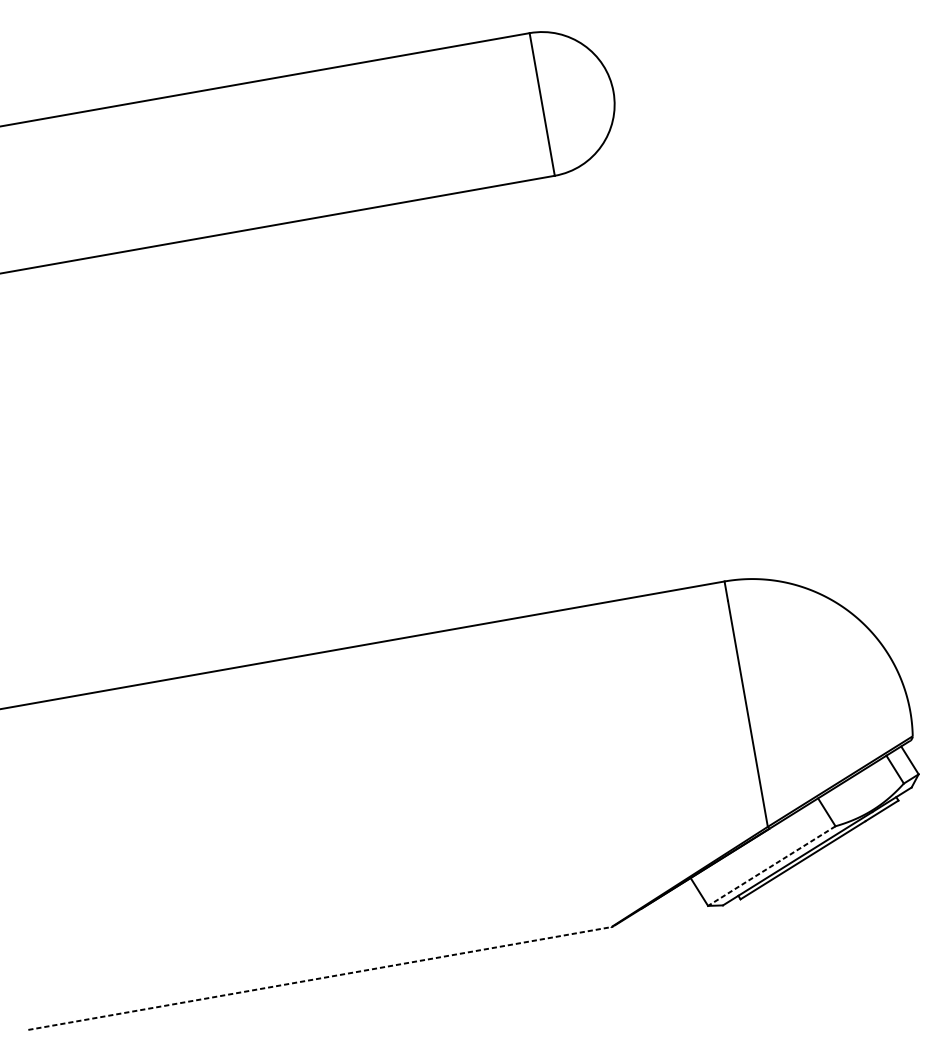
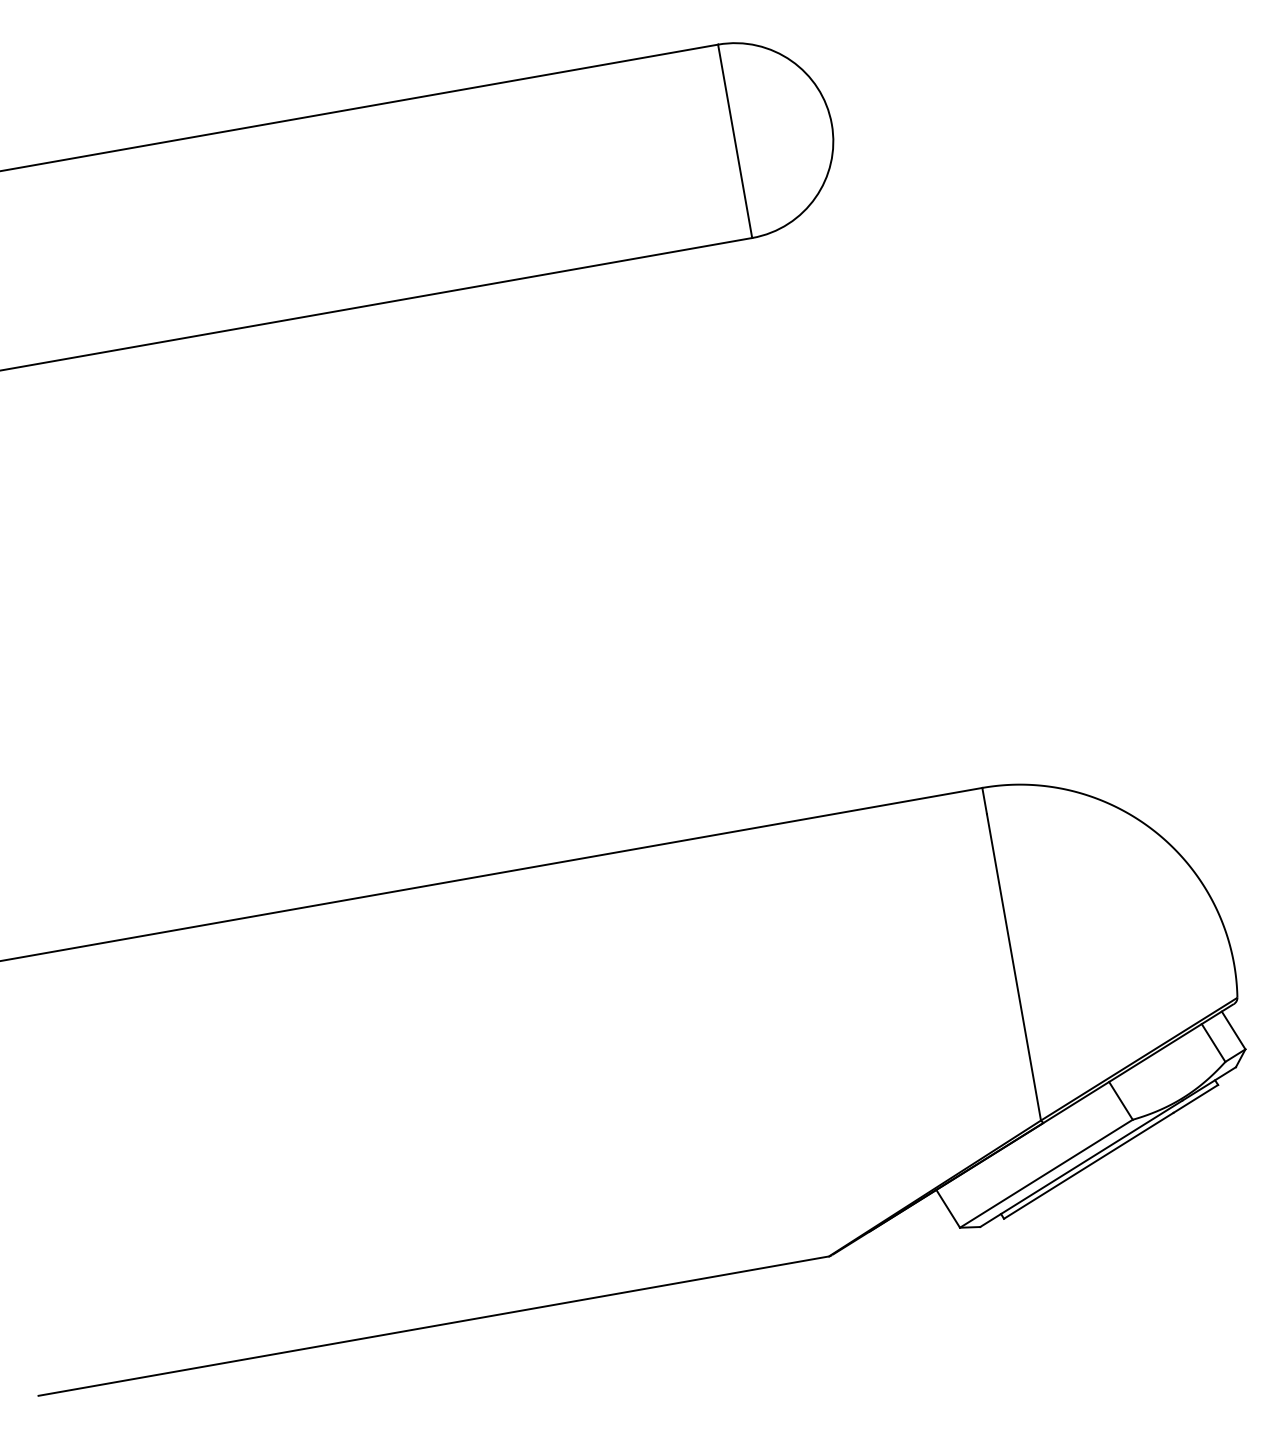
line: (771, 865) -> (1046, 1173), dashed -> solid
line: (320, 978) -> (434, 1326), dashed -> solid

